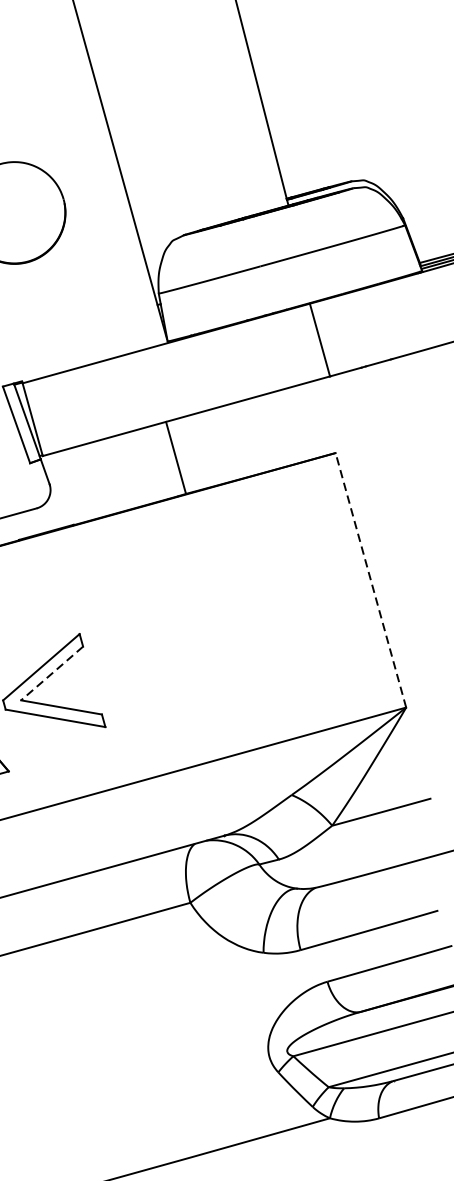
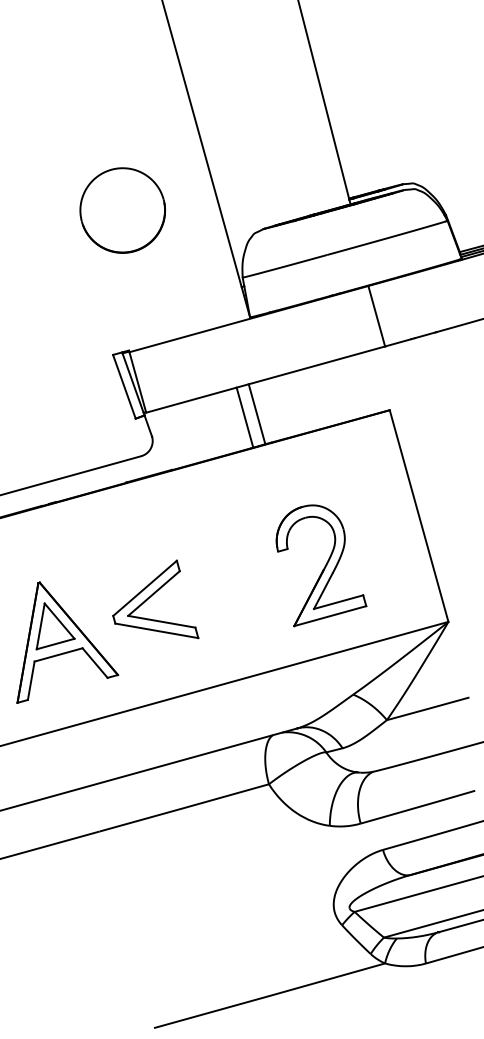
line: (160, 461) -> (244, 417), added
line: (371, 580) -> (419, 516), dashed -> solid
part: (253, 639) -> (321, 565), added
line: (51, 673) -> (153, 593), dashed -> solid

